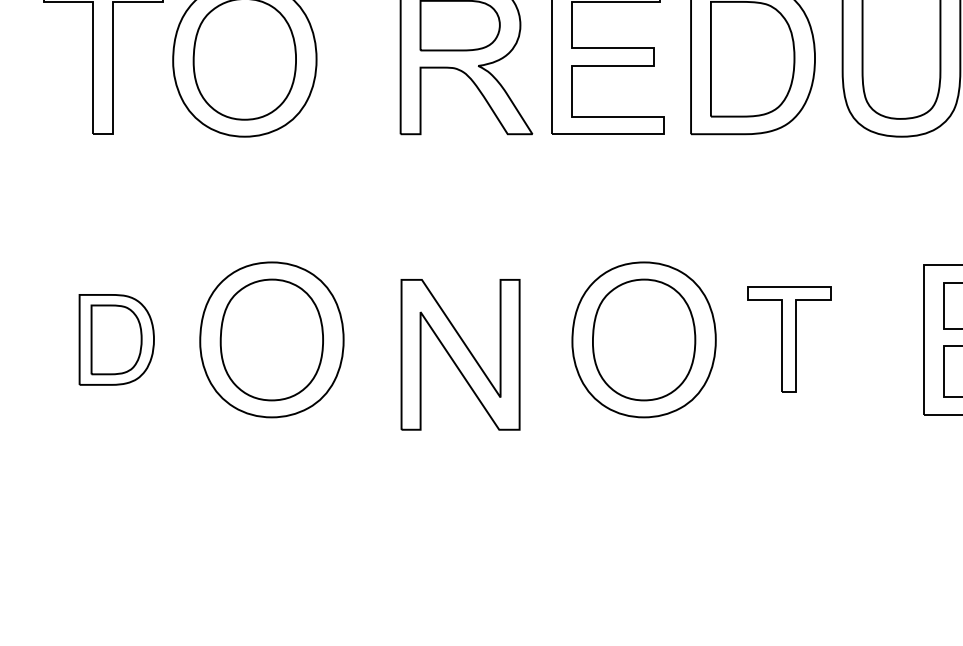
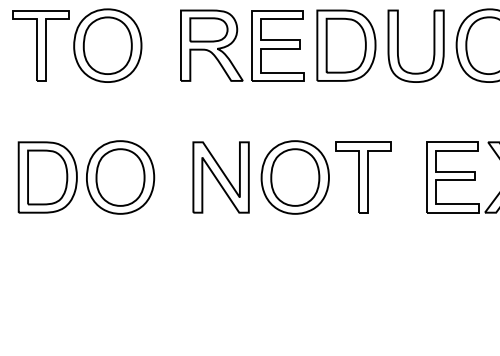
part: (116, 339) -> (47, 177), size x1.67
part: (789, 339) -> (363, 177), size x1.43
part: (459, 354) -> (220, 177), moved

